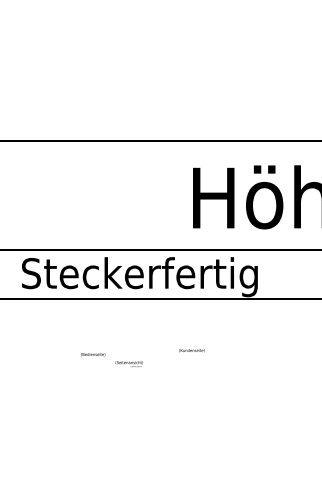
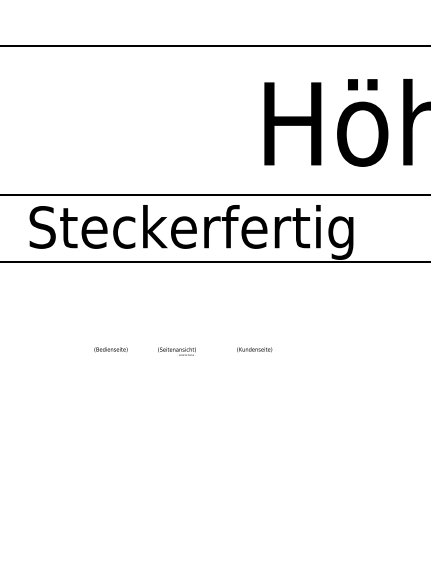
text: (191, 350) -> (254, 349), moved
text: (93, 354) -> (111, 349), moved

